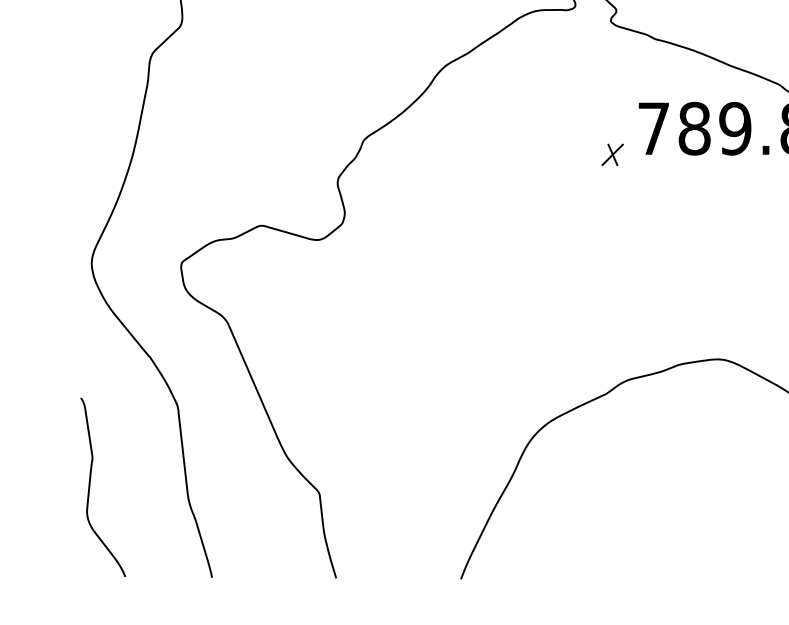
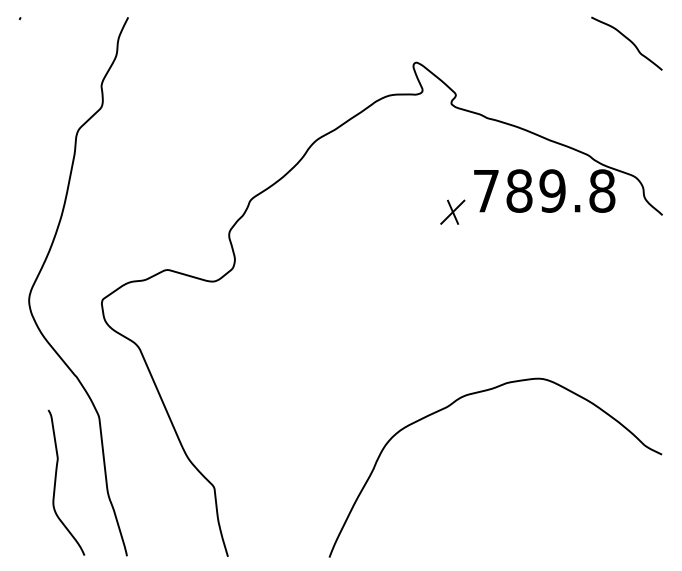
part: (612, 155) -> (452, 212), size x1.4
curve: (90, 487) -> (56, 482), moved

